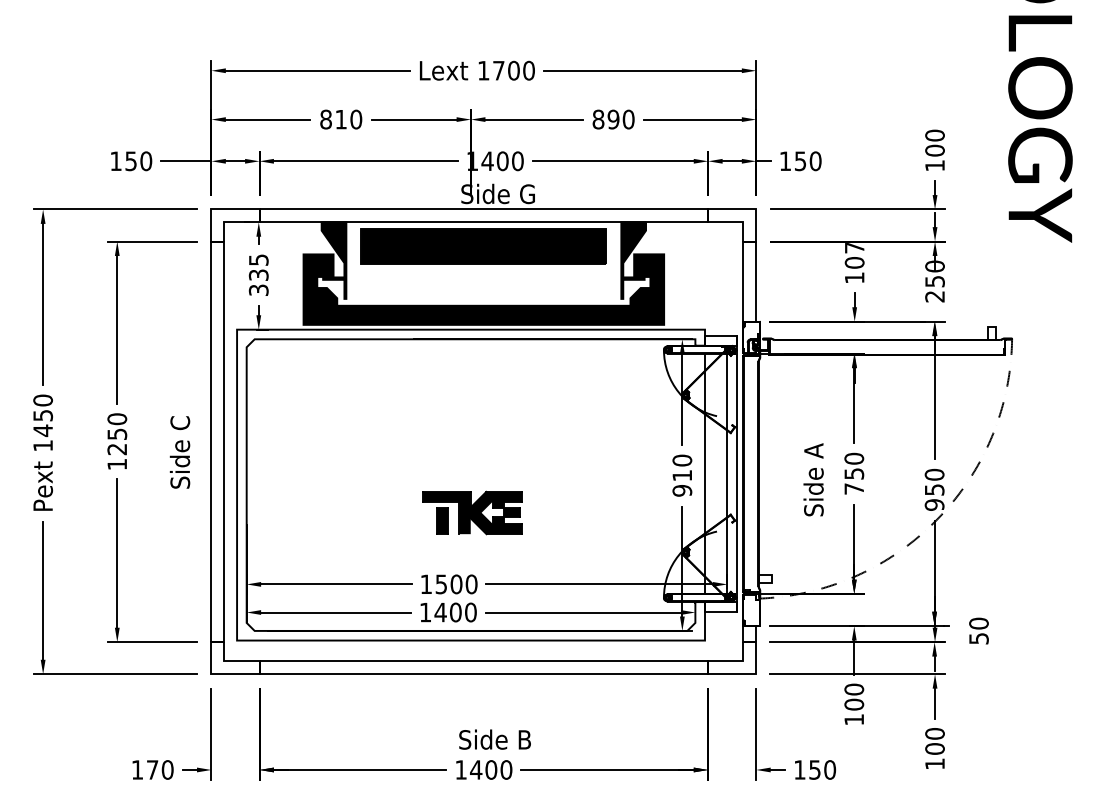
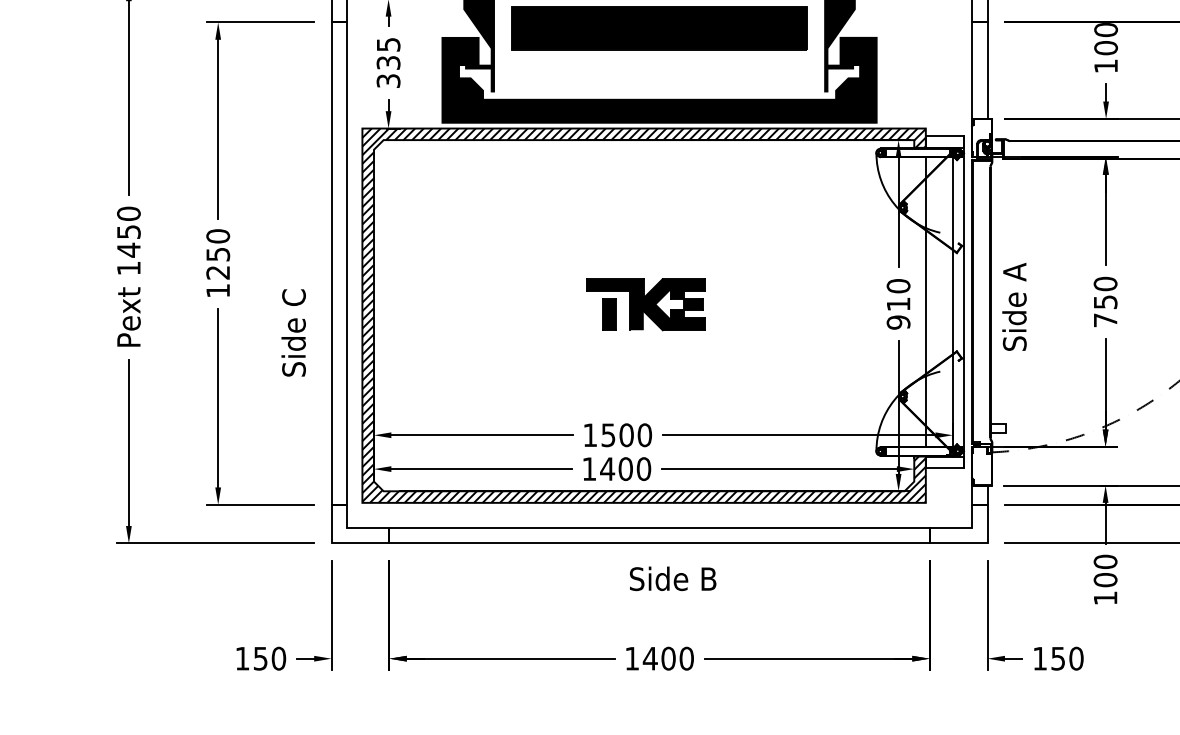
text: (854, 248) -> (1105, 30), 107 -> 100
text: (179, 452) -> (293, 333), moved
text: (813, 479) -> (1014, 306), moved
hatch: (470, 484) -> (643, 314), added
part: (472, 512) -> (645, 304), moved
text: (494, 739) -> (672, 578), moved
text: (152, 769) -> (260, 658), 170 -> 150

